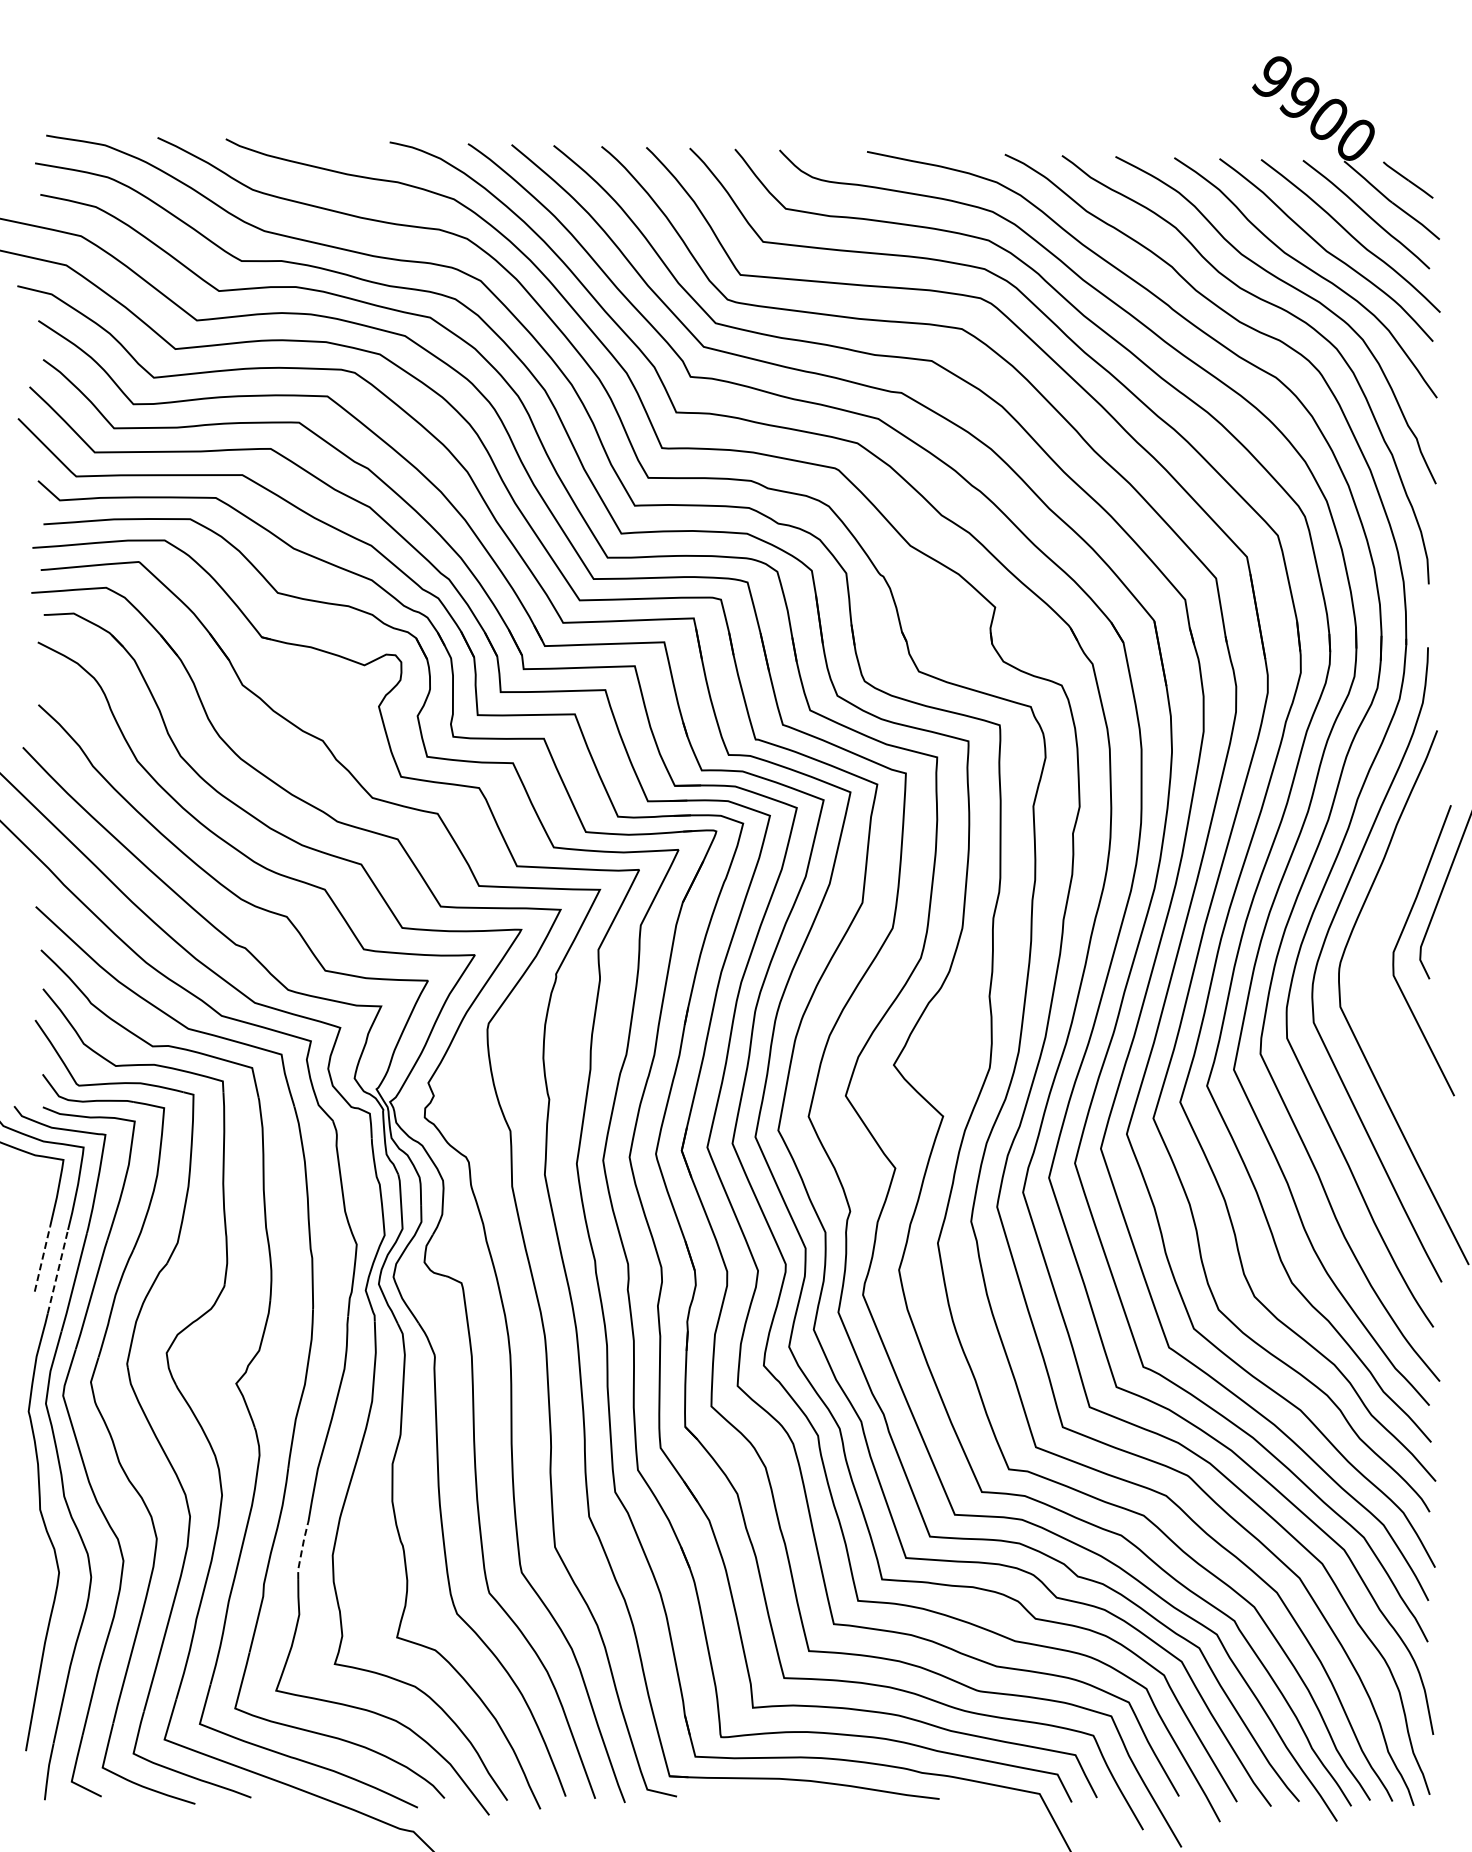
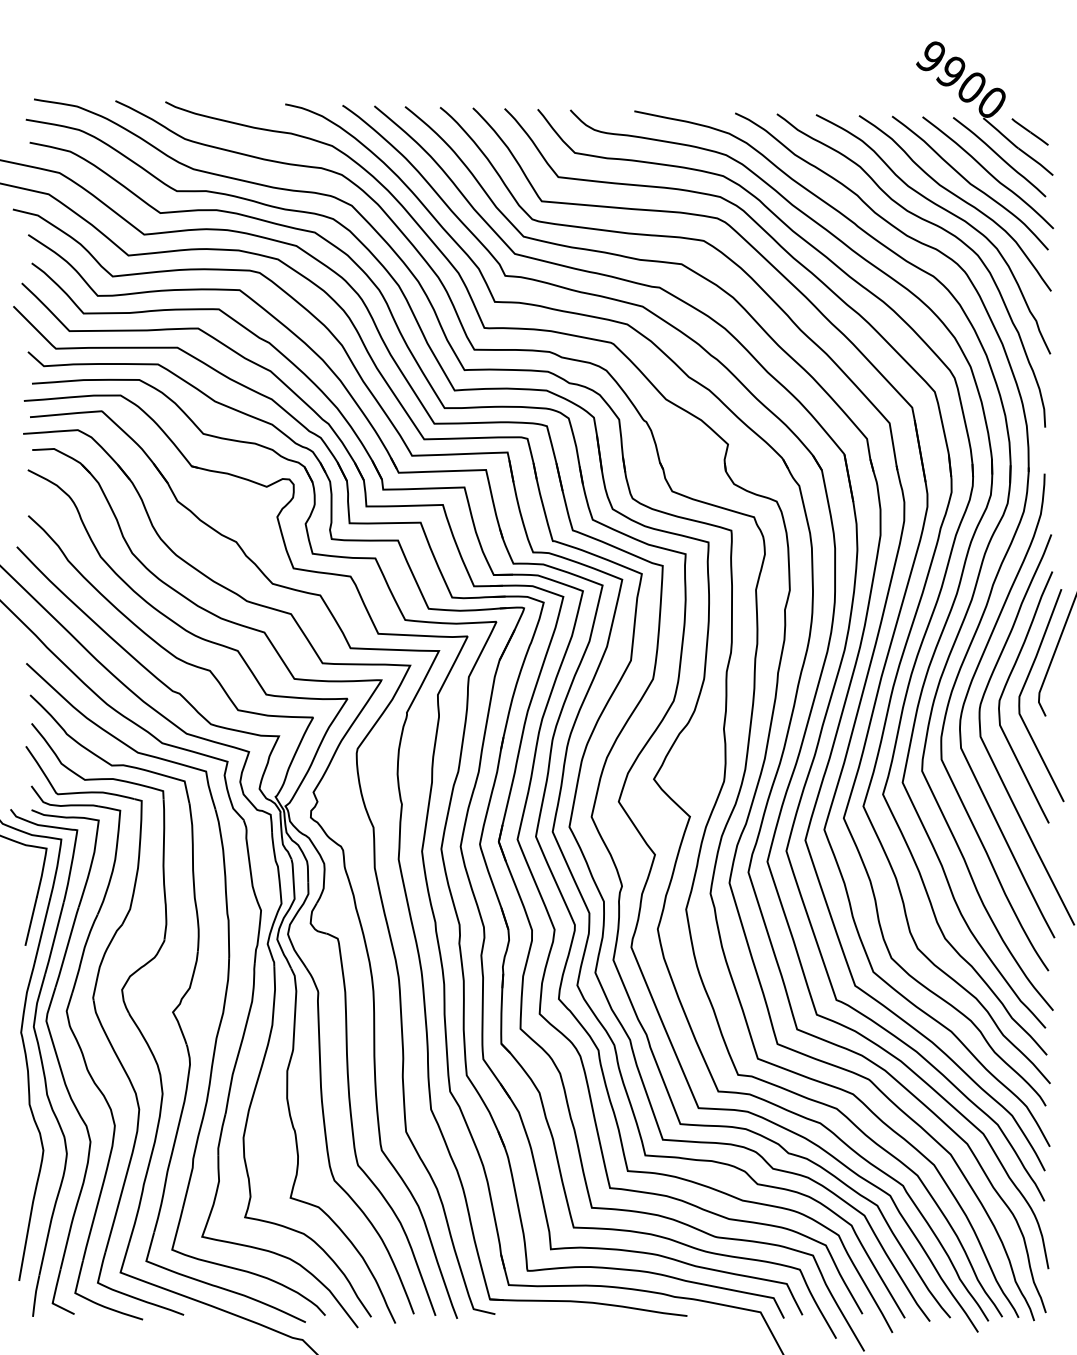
curve: (1374, 940) -> (1005, 688), added
line: (42, 1258) -> (31, 920), dashed -> solid
line: (58, 1271) -> (42, 930), dashed -> solid
line: (301, 1551) -> (220, 1134), dashed -> solid

